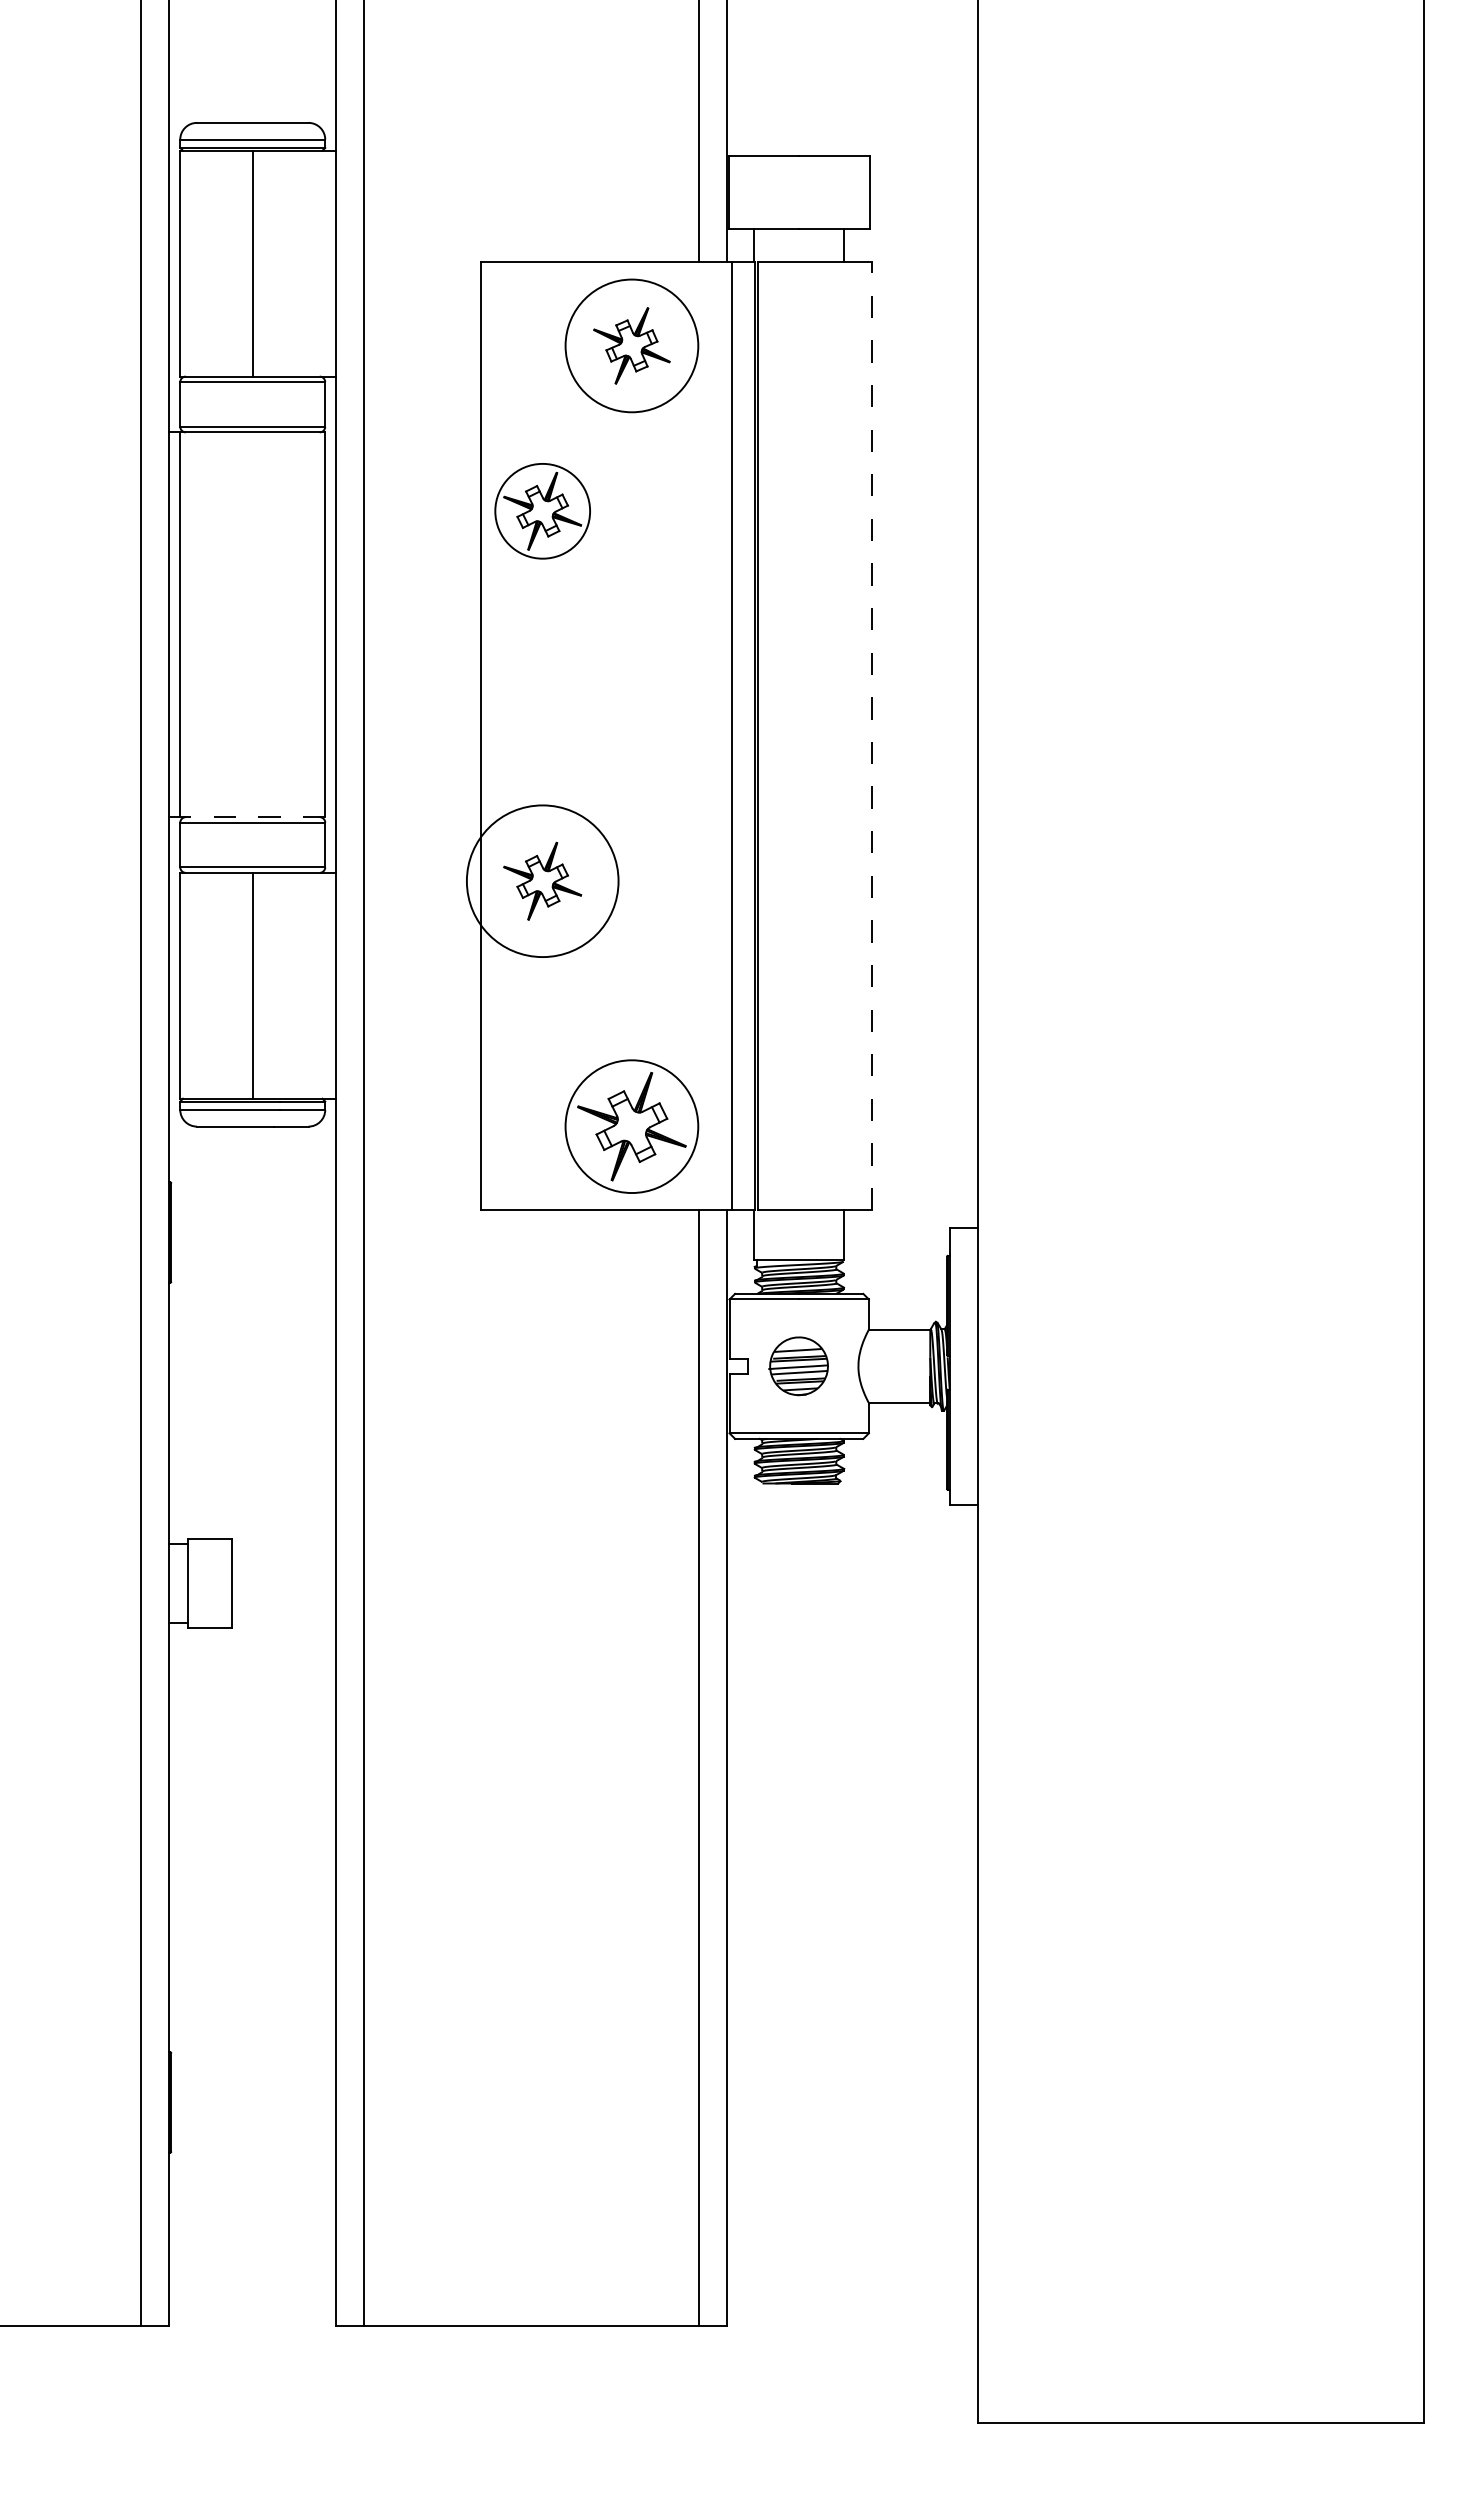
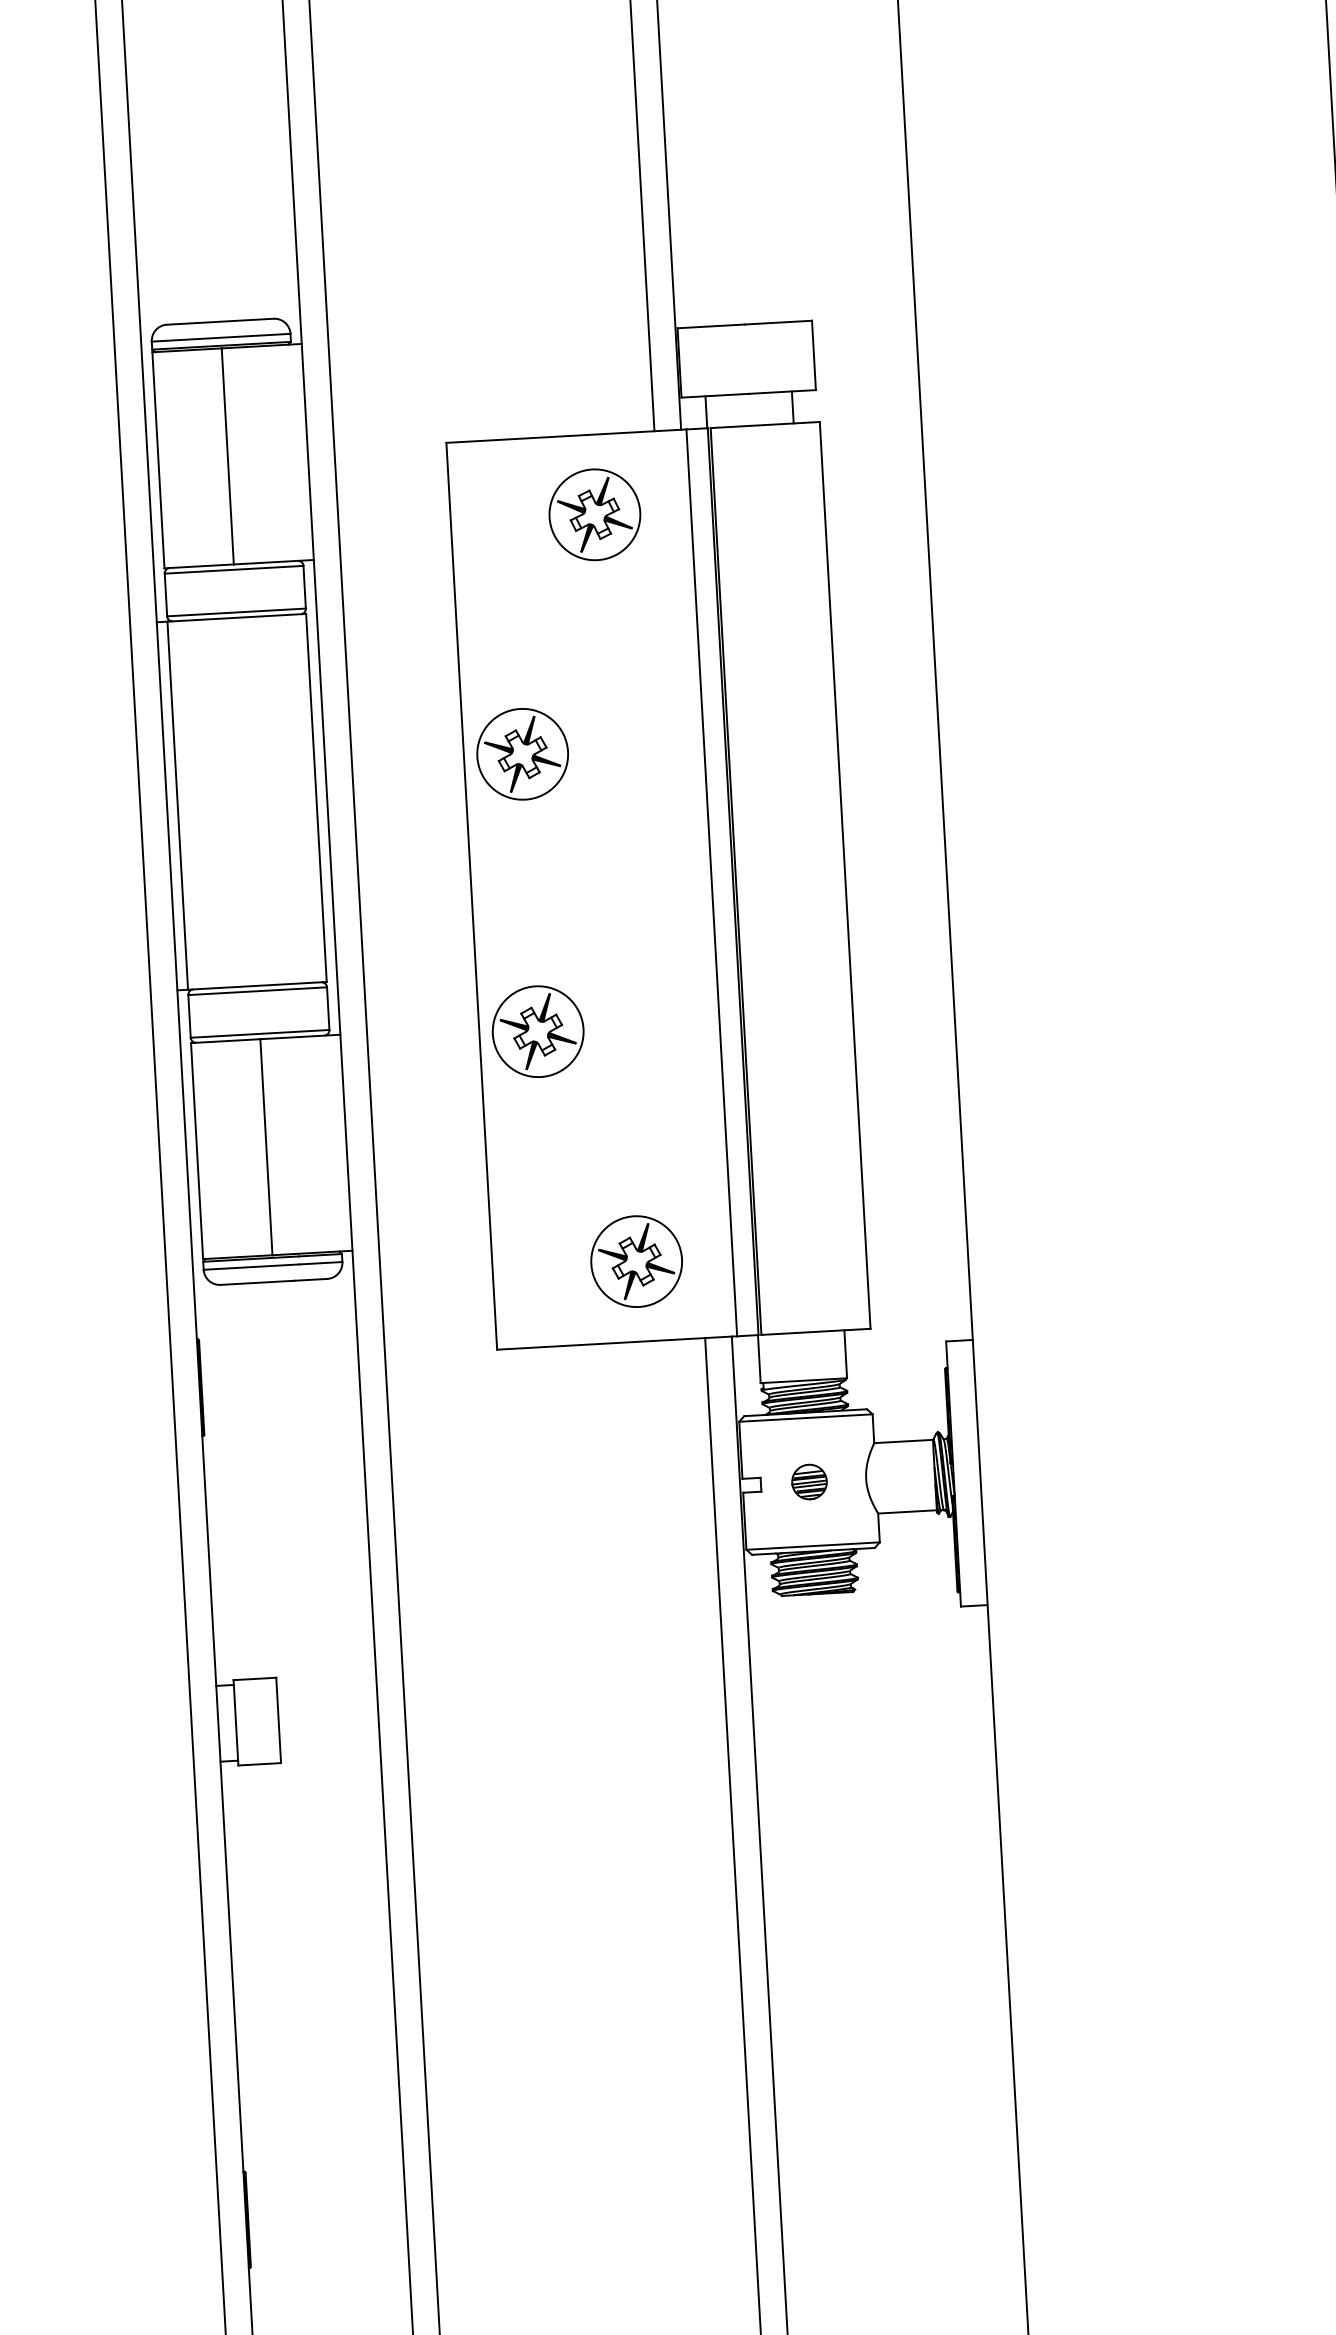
circle: (631, 345) -> (594, 514), size x0.71
part: (542, 511) -> (522, 754), moved
line: (871, 736) -> (844, 875), dashed -> solid
line: (252, 817) -> (257, 986), dashed -> solid
circle: (542, 880) -> (537, 1030), size x0.62
part: (631, 1126) -> (636, 1261), size x0.71
part: (799, 1366) -> (809, 1482), size x0.62

